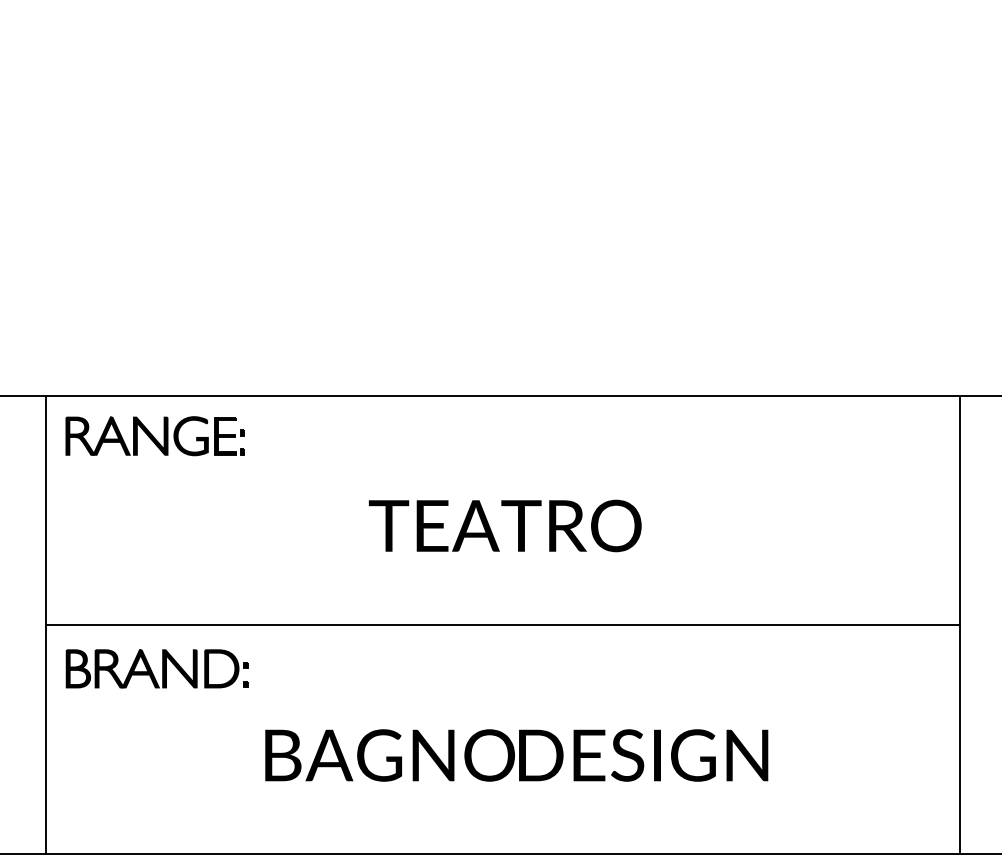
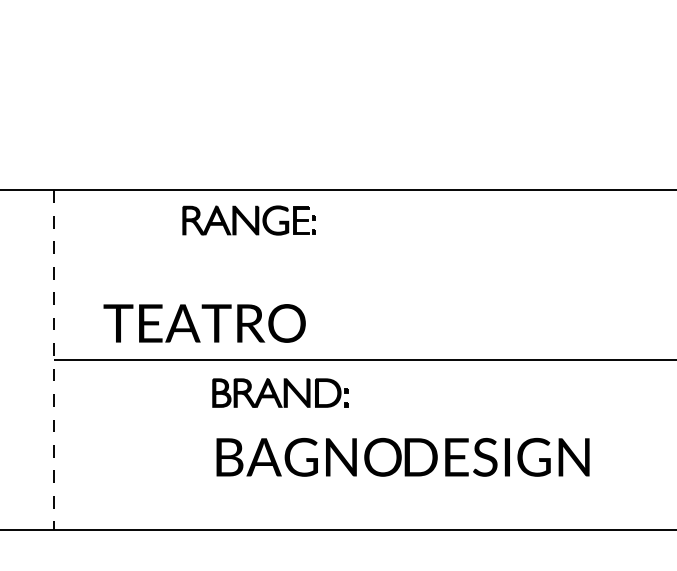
part: (154, 436) -> (248, 220), moved
text: (505, 525) -> (204, 323), moved
line: (45, 625) -> (53, 360), solid -> dashed
part: (156, 668) -> (279, 392), moved

